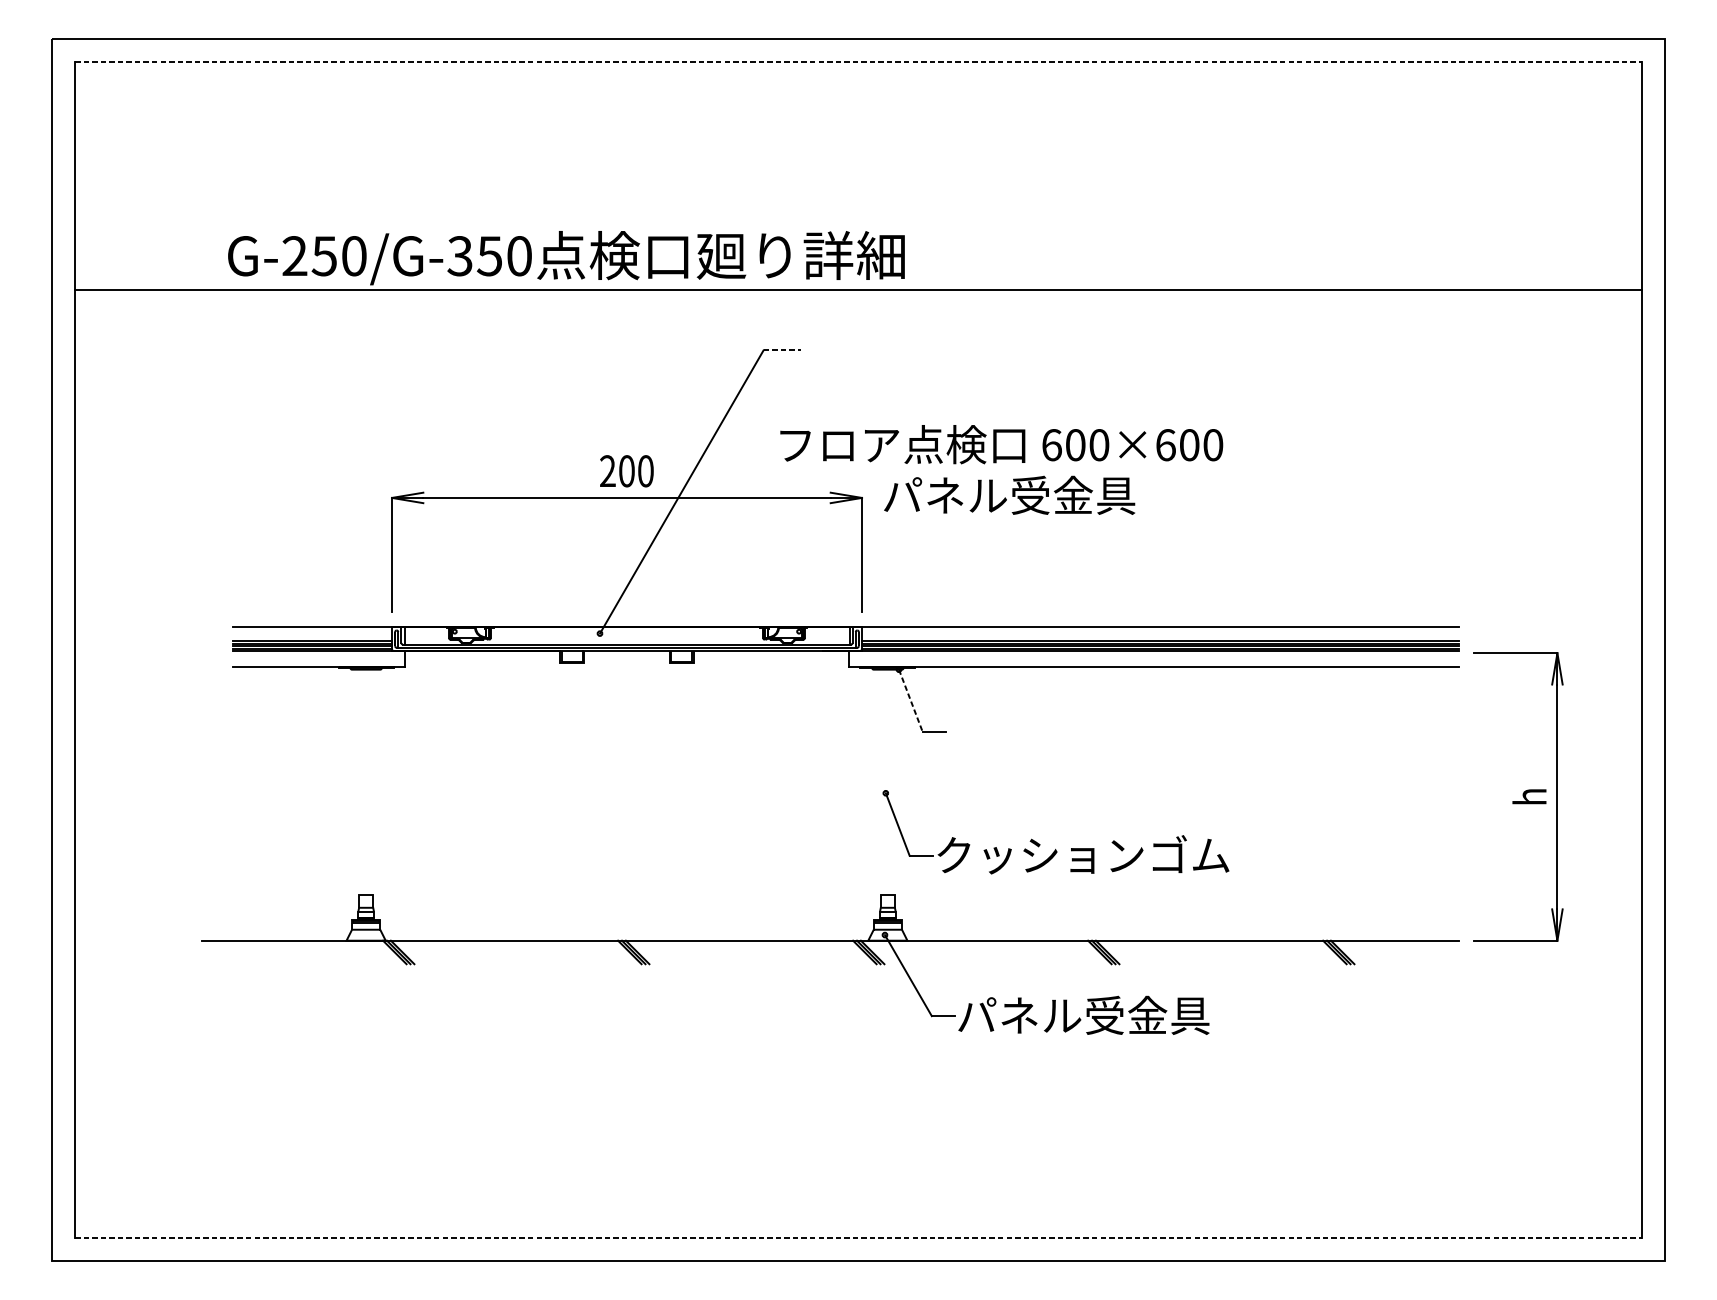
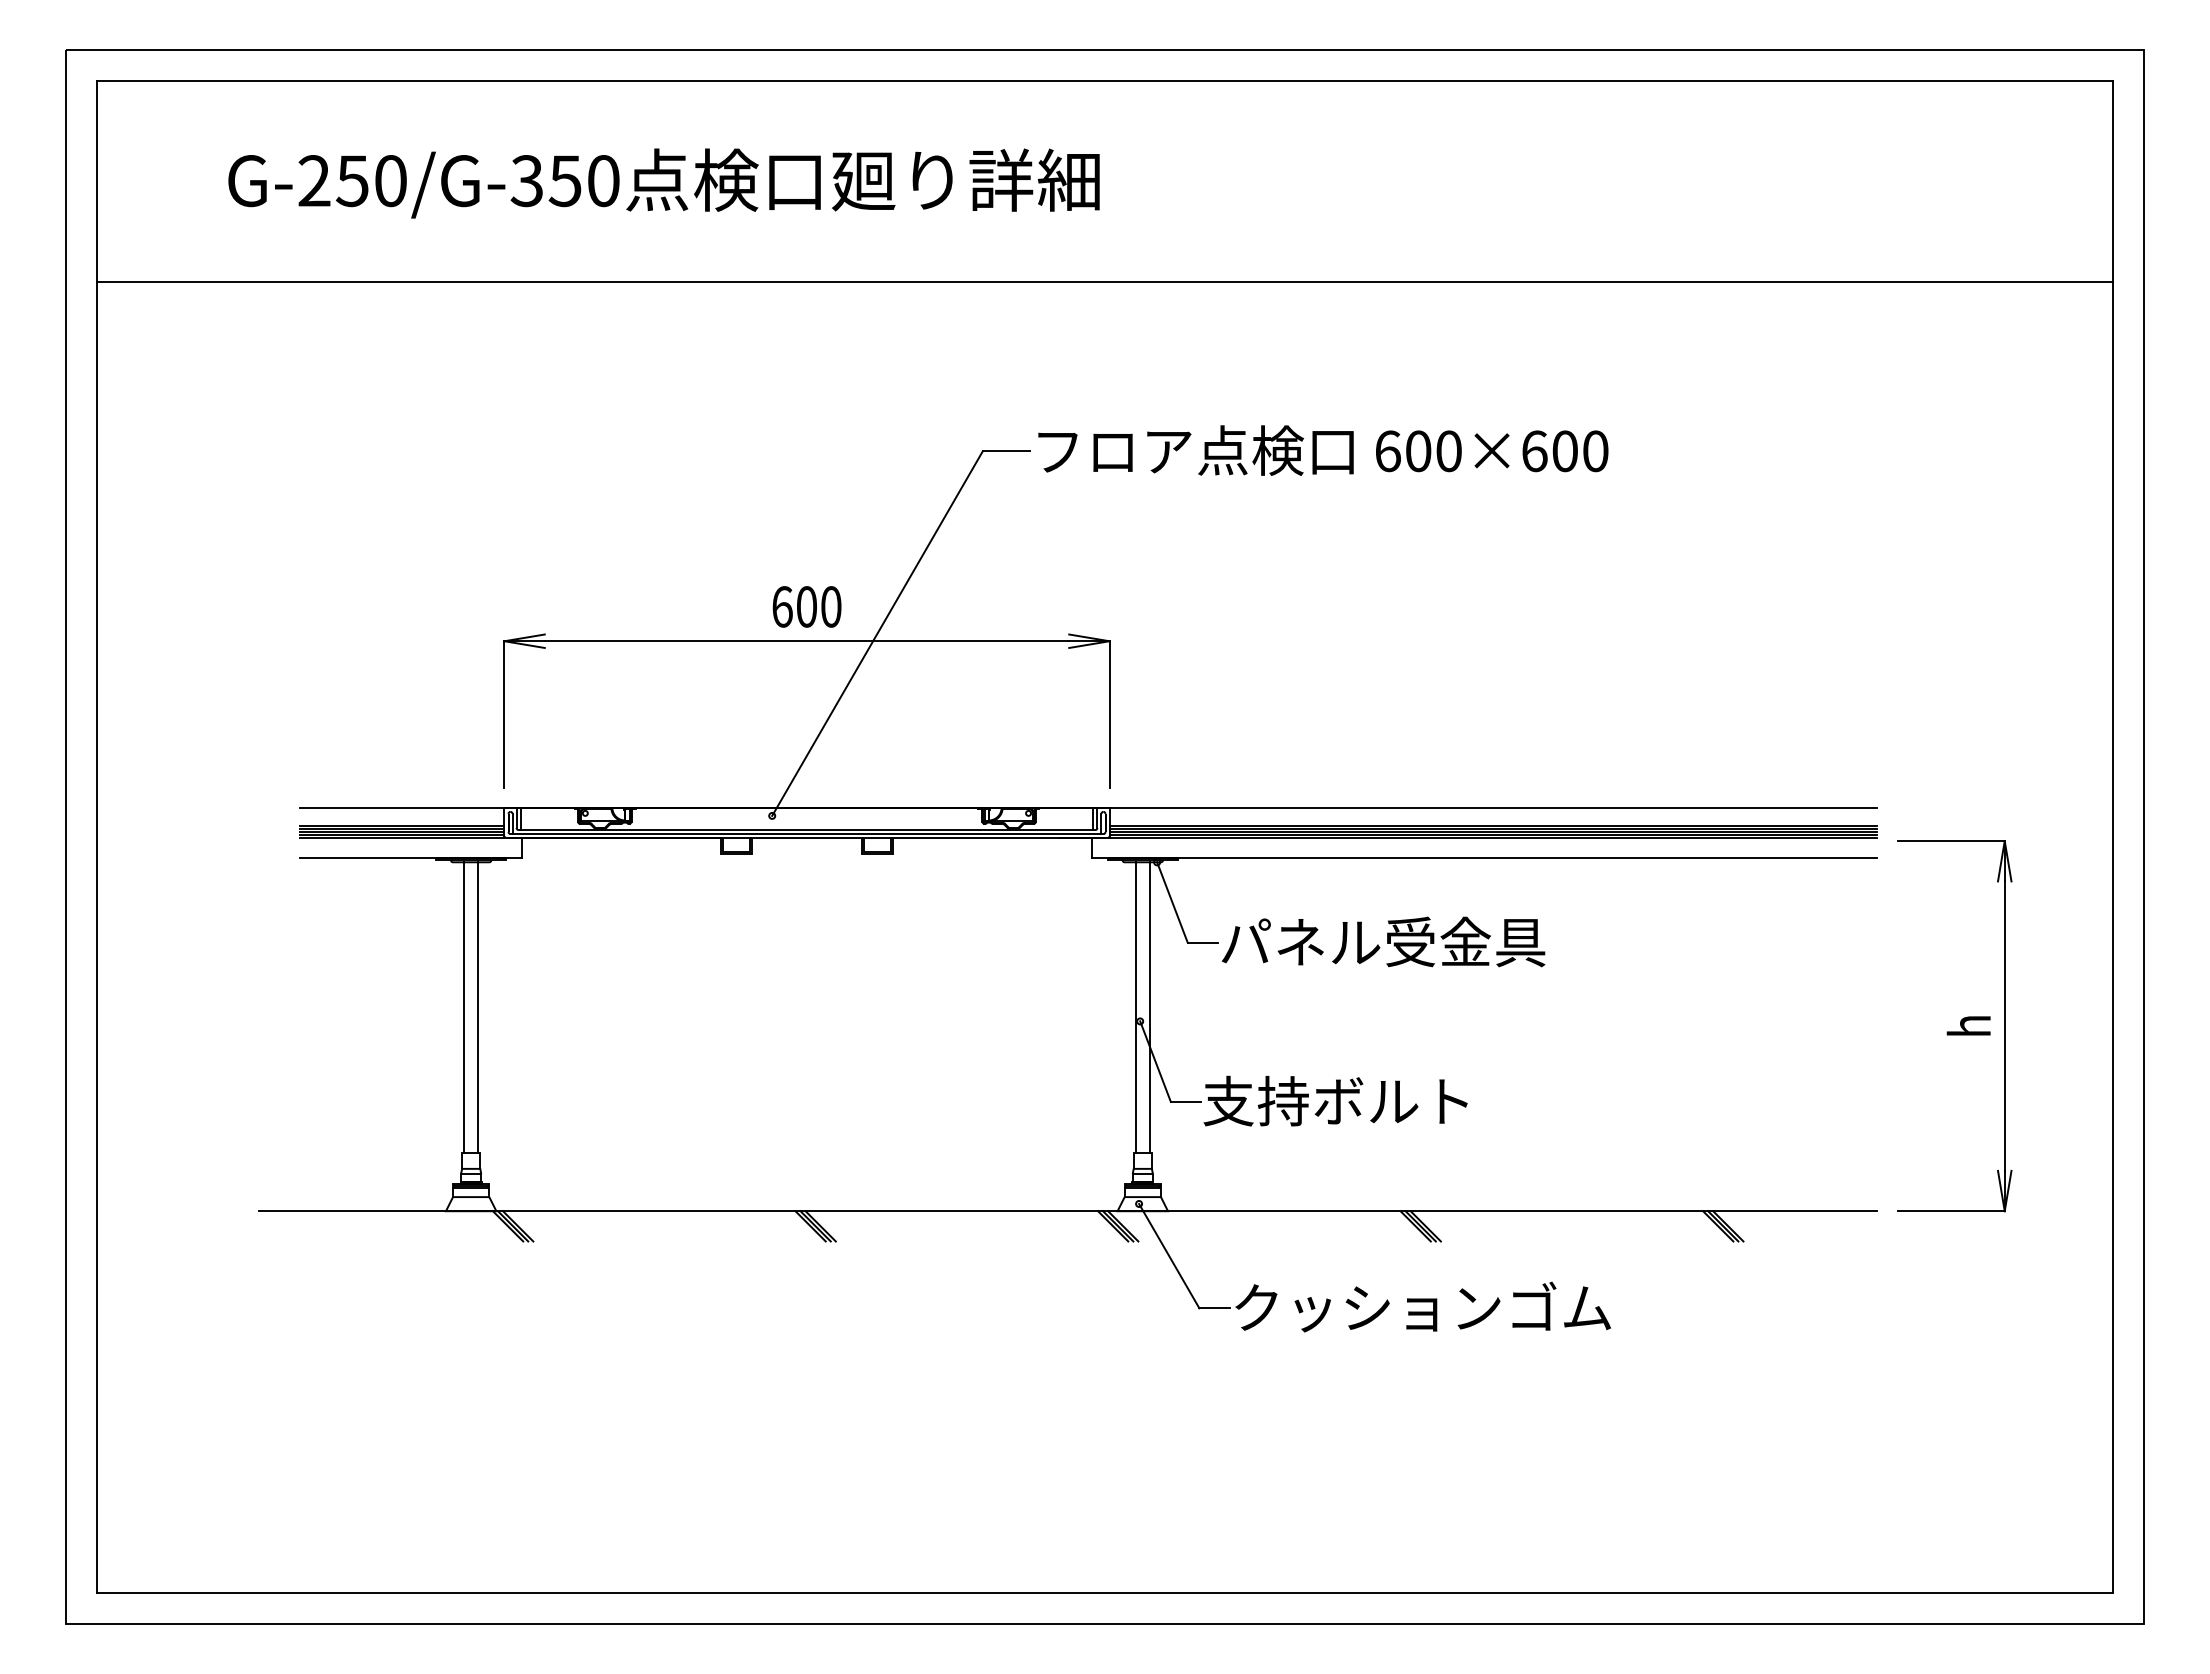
line: (858, 62) -> (1105, 80), dashed -> solid
text: (566, 258) -> (663, 183), moved
line: (858, 289) -> (1104, 282), moved
line: (781, 350) -> (1006, 451), dashed -> solid
text: (1001, 444) -> (1323, 450), moved
text: (607, 470) -> (782, 606), 200 -> 600
text: (1009, 495) -> (1383, 941), moved
line: (910, 701) -> (1172, 903), dashed -> solid
line: (360, 782) -> (464, 1007), added
line: (371, 782) -> (478, 1007), added
line: (882, 782) -> (1135, 1007), added
line: (893, 782) -> (1149, 1007), added
text: (1081, 854) -> (1392, 1100), クッションゴム -> 支持ボルト
text: (1104, 1014) -> (1421, 1306), パネル受金具 -> クッションゴム
line: (858, 1237) -> (1105, 1593), dashed -> solid

